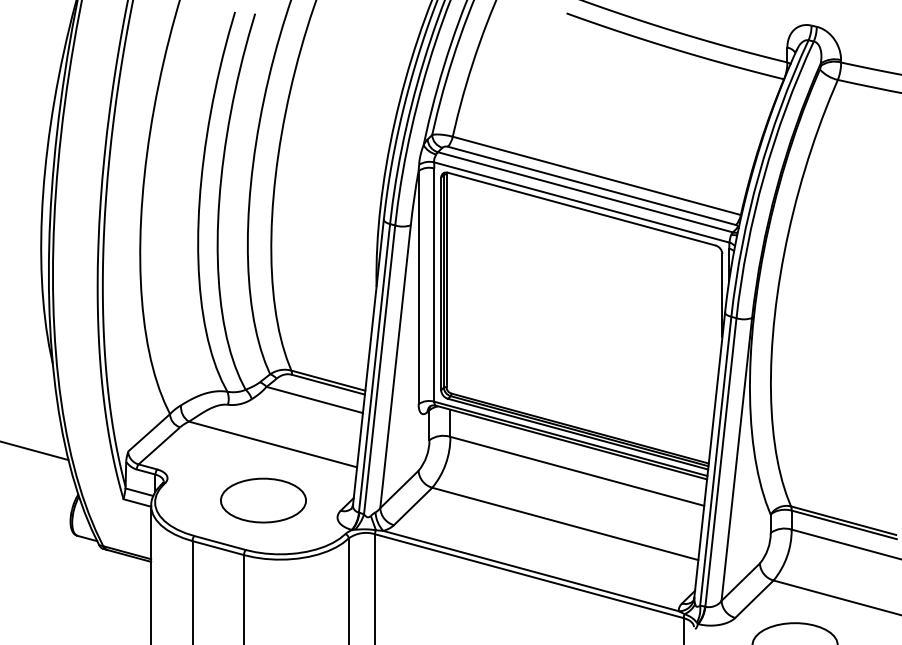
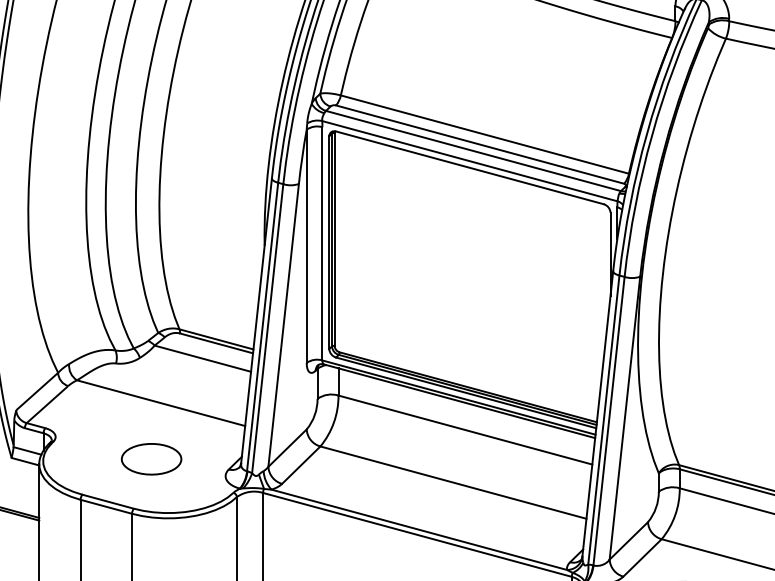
part: (263, 500) -> (151, 459), size x0.7

